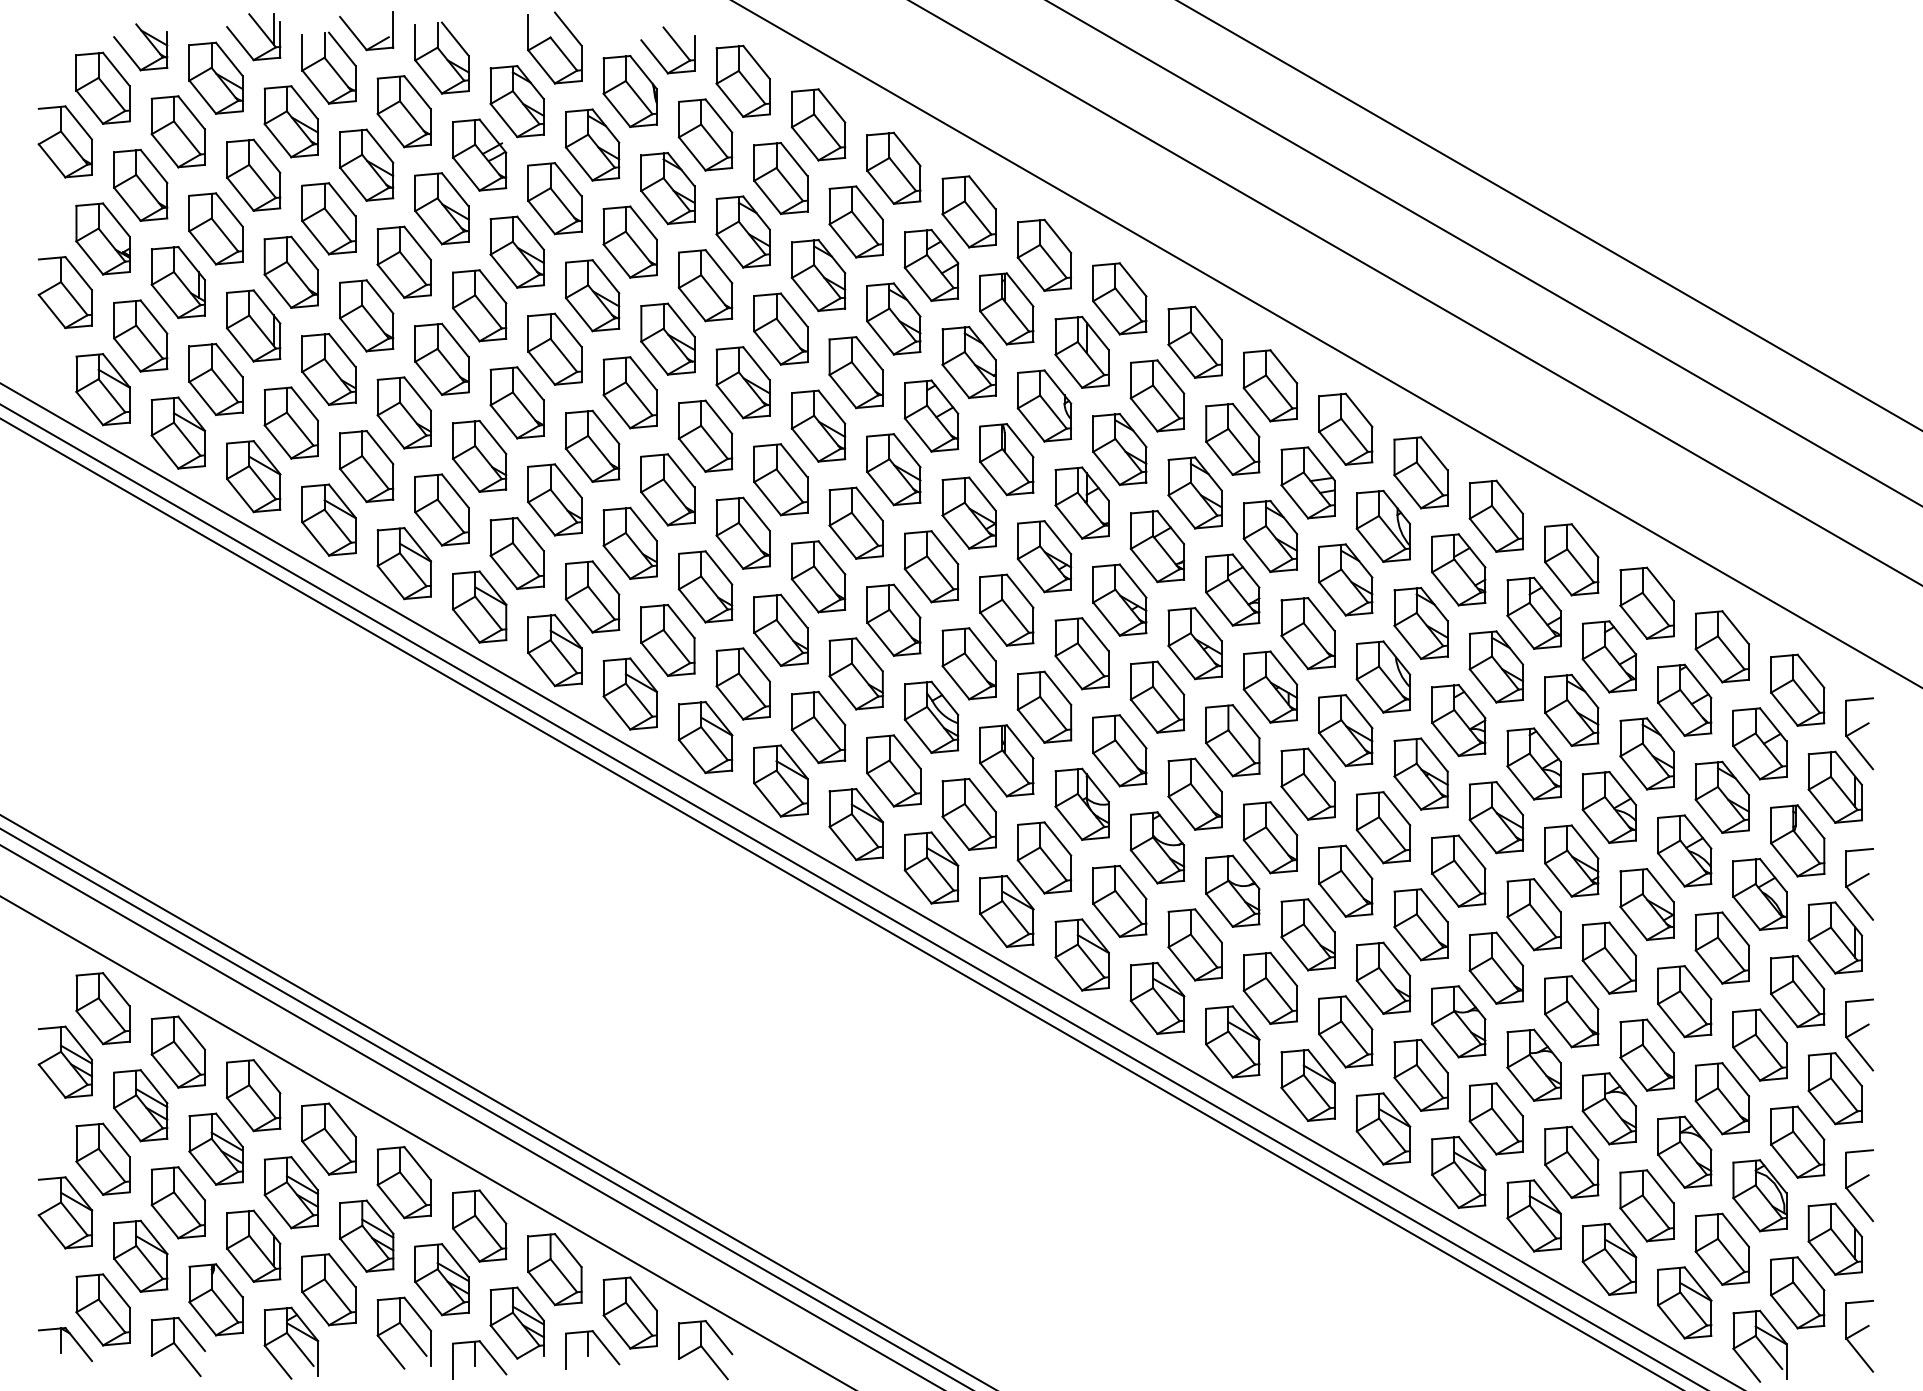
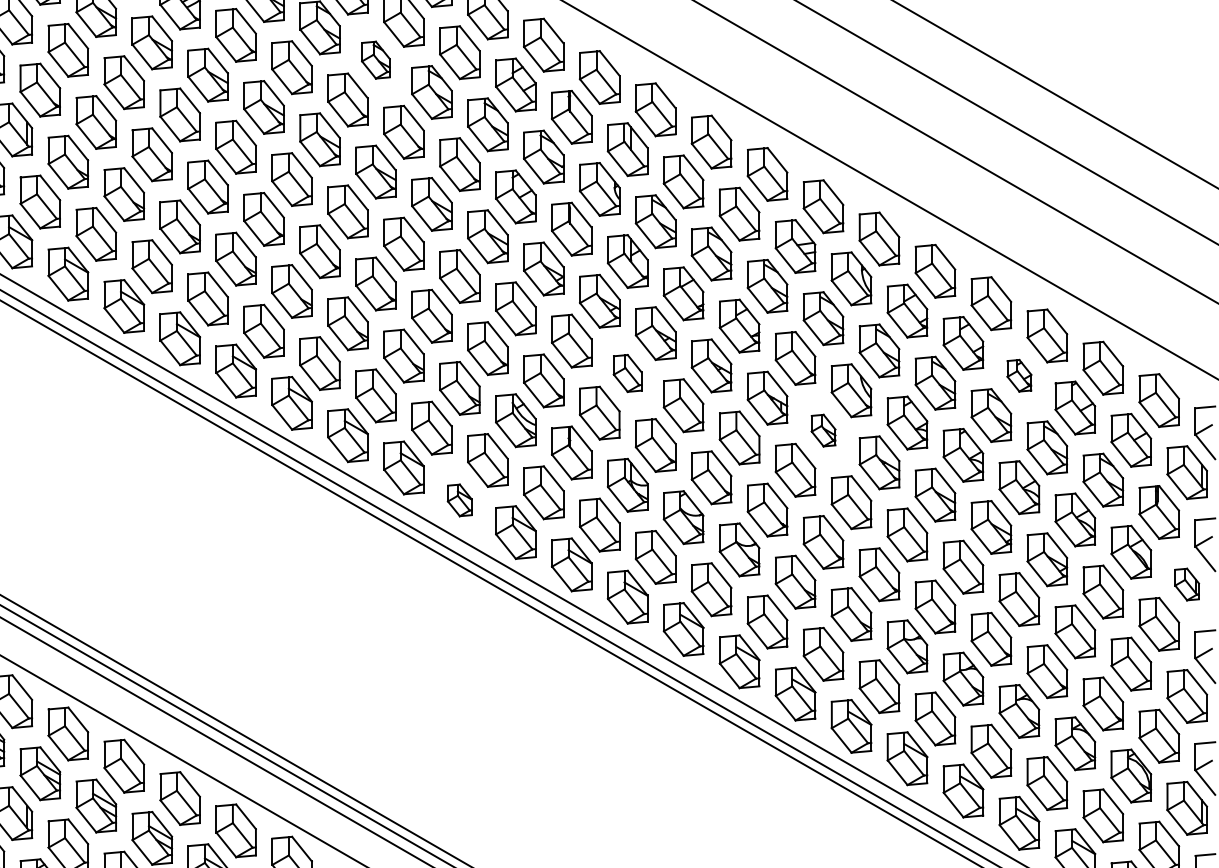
part: (742, 231) -> (375, 59), size x0.7
part: (1081, 653) -> (627, 373), size x0.7
part: (1609, 656) -> (1019, 375), size x0.6
part: (1345, 730) -> (823, 430), size x0.6
part: (855, 824) -> (459, 500), size x0.6
part: (1834, 937) -> (1186, 584), size x0.6

